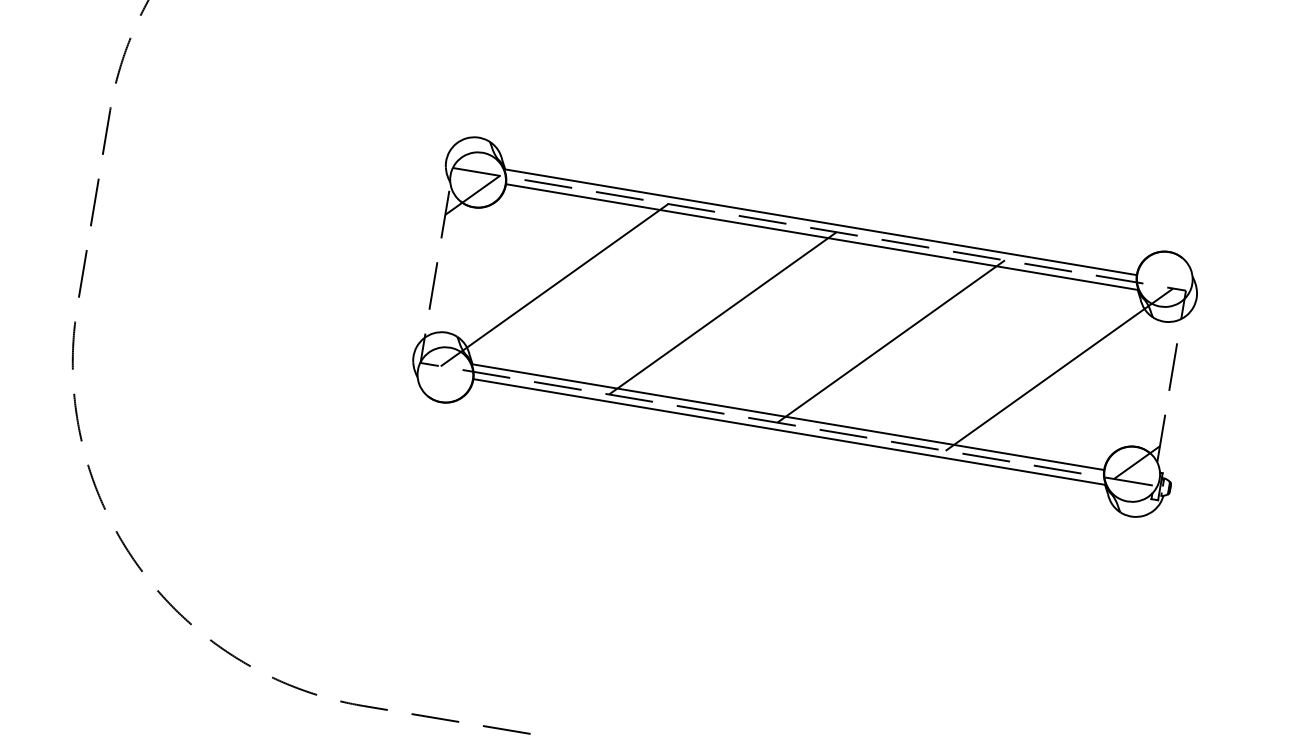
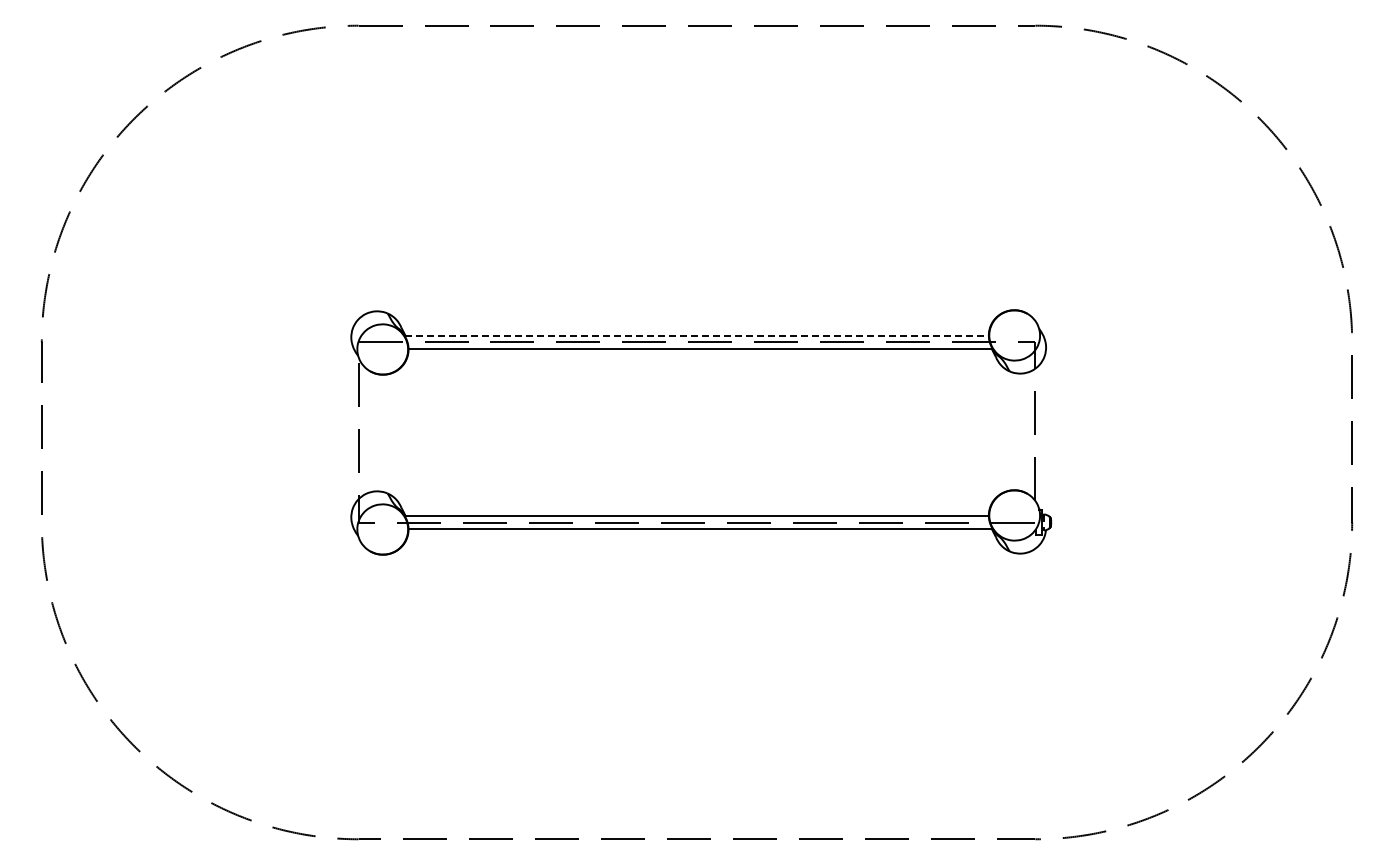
line: (821, 221) -> (697, 335), solid -> dashed
hatch: (802, 326) -> (696, 432), removed

